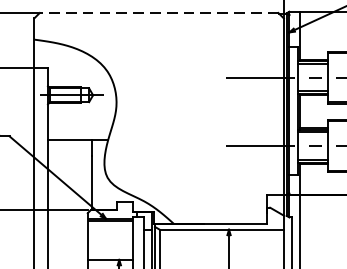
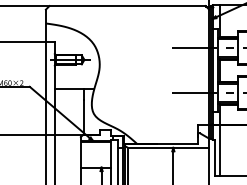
line: (158, 13) -> (127, 6), dashed -> solid

